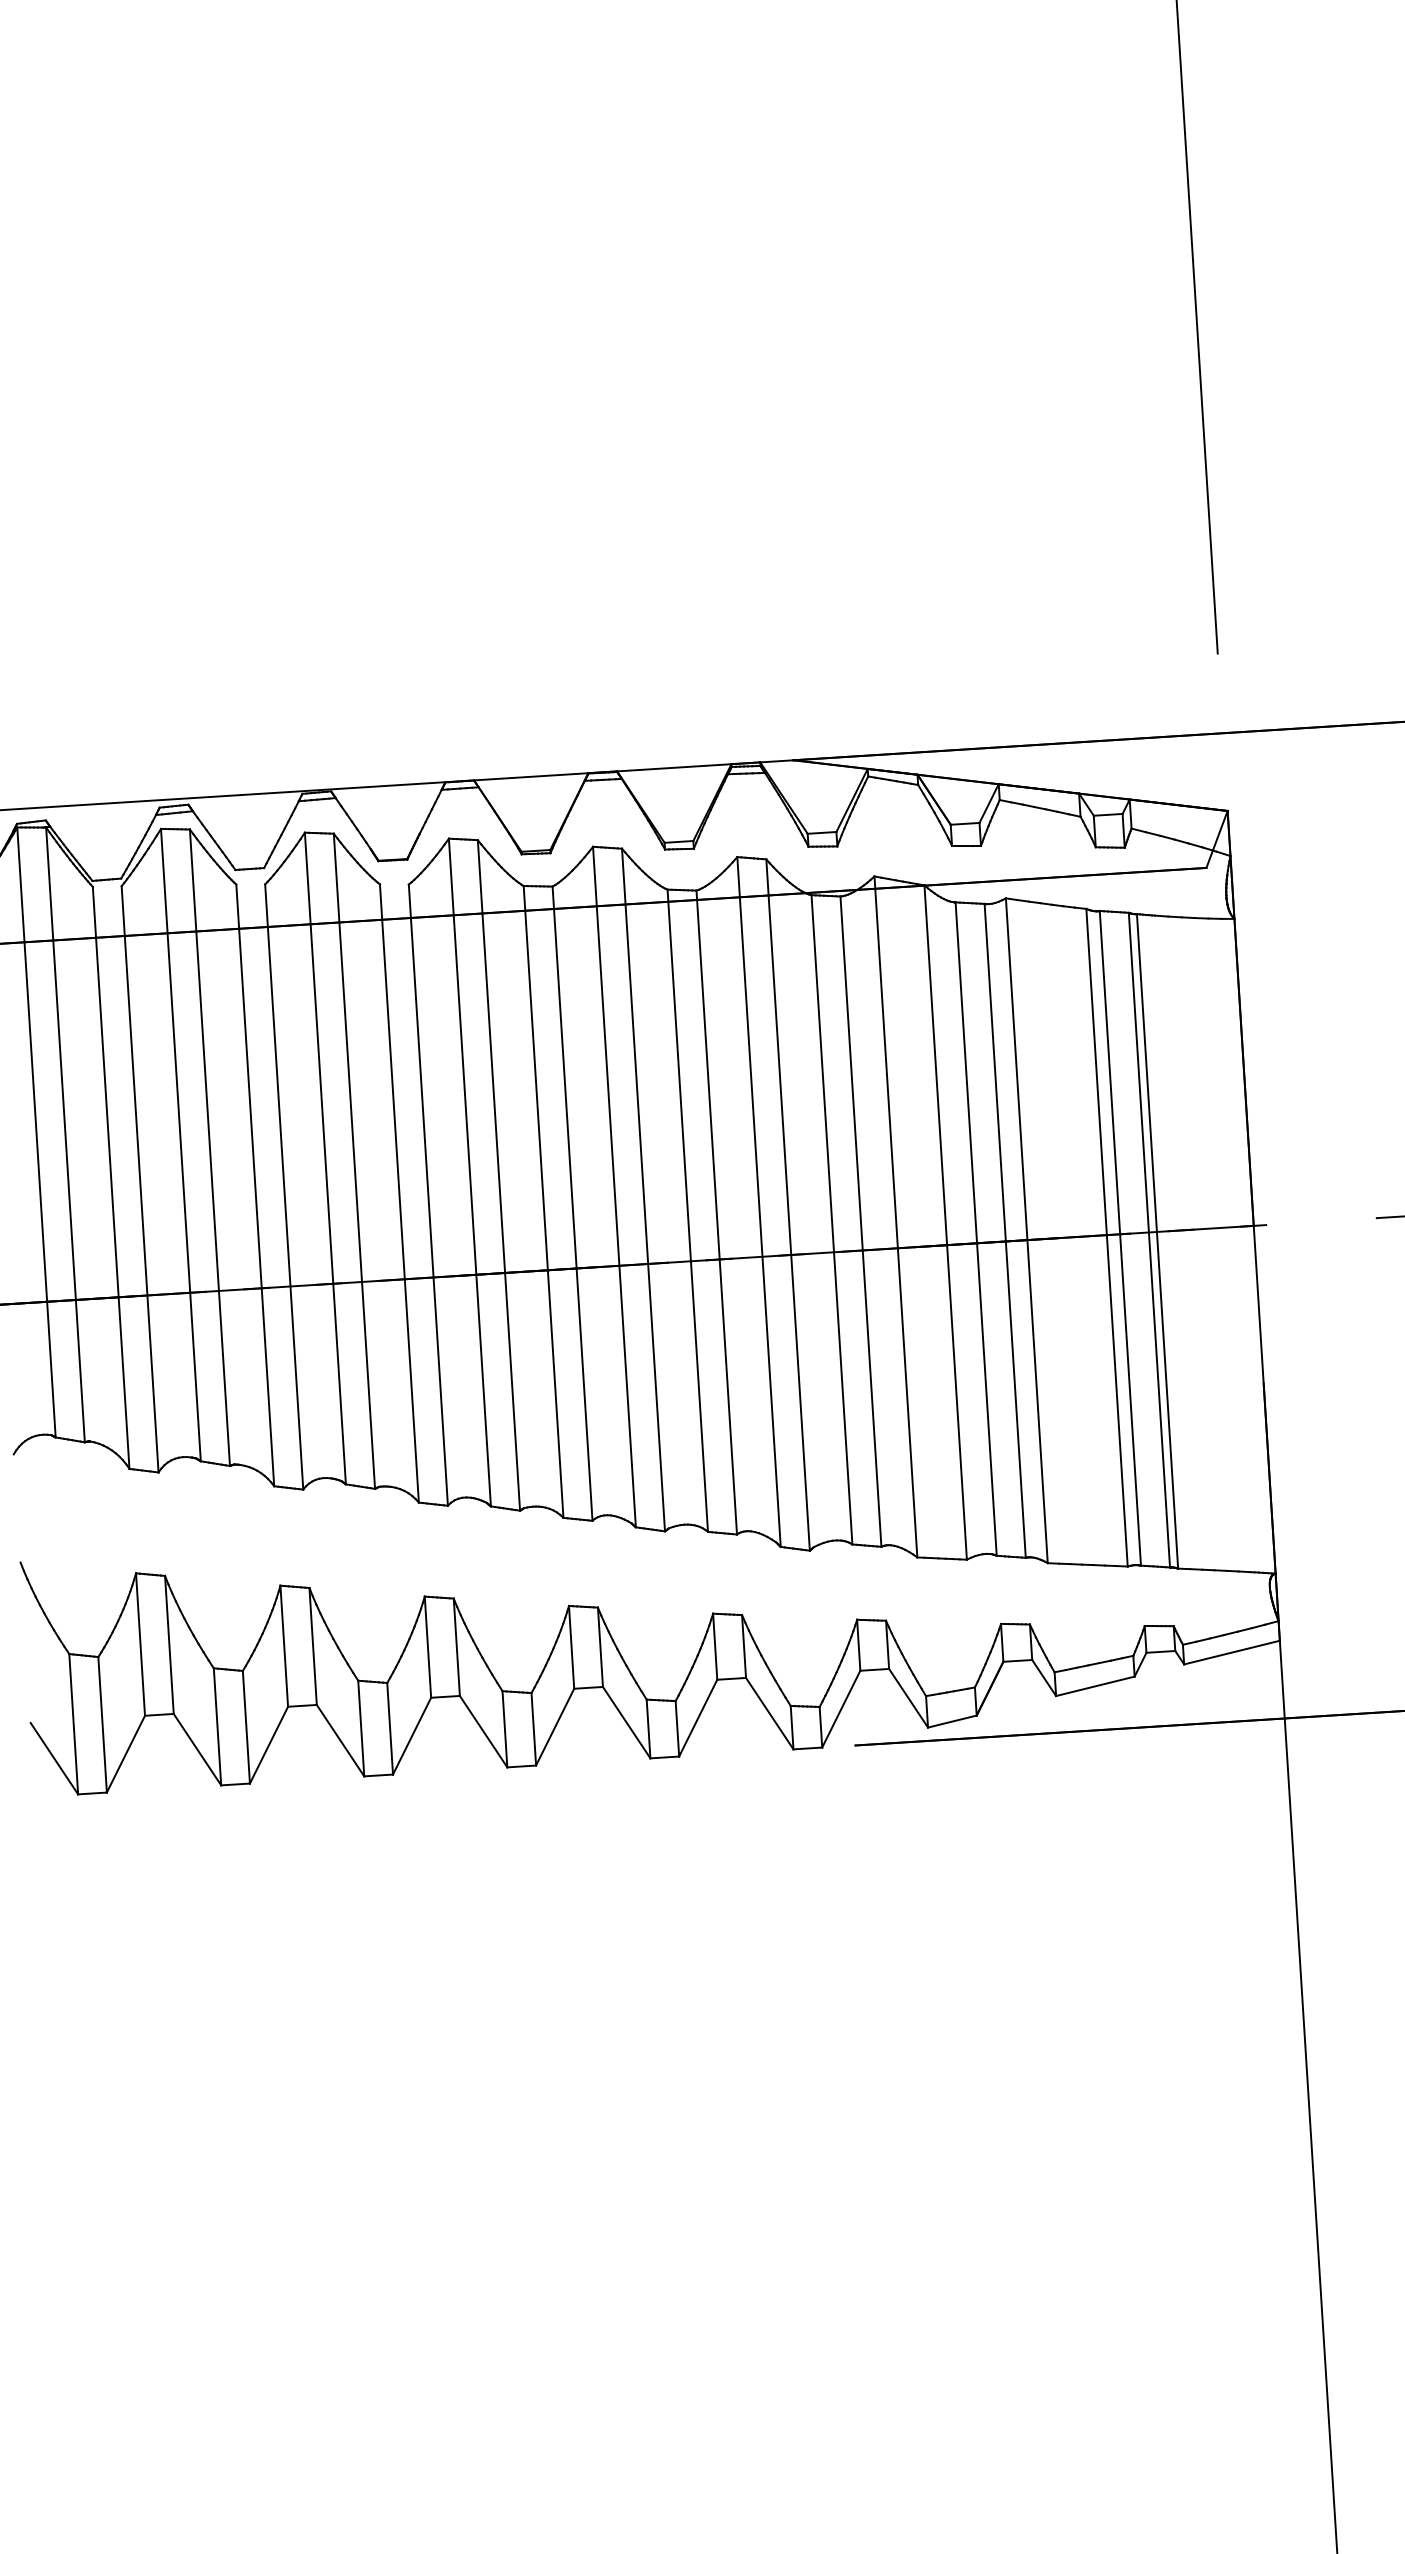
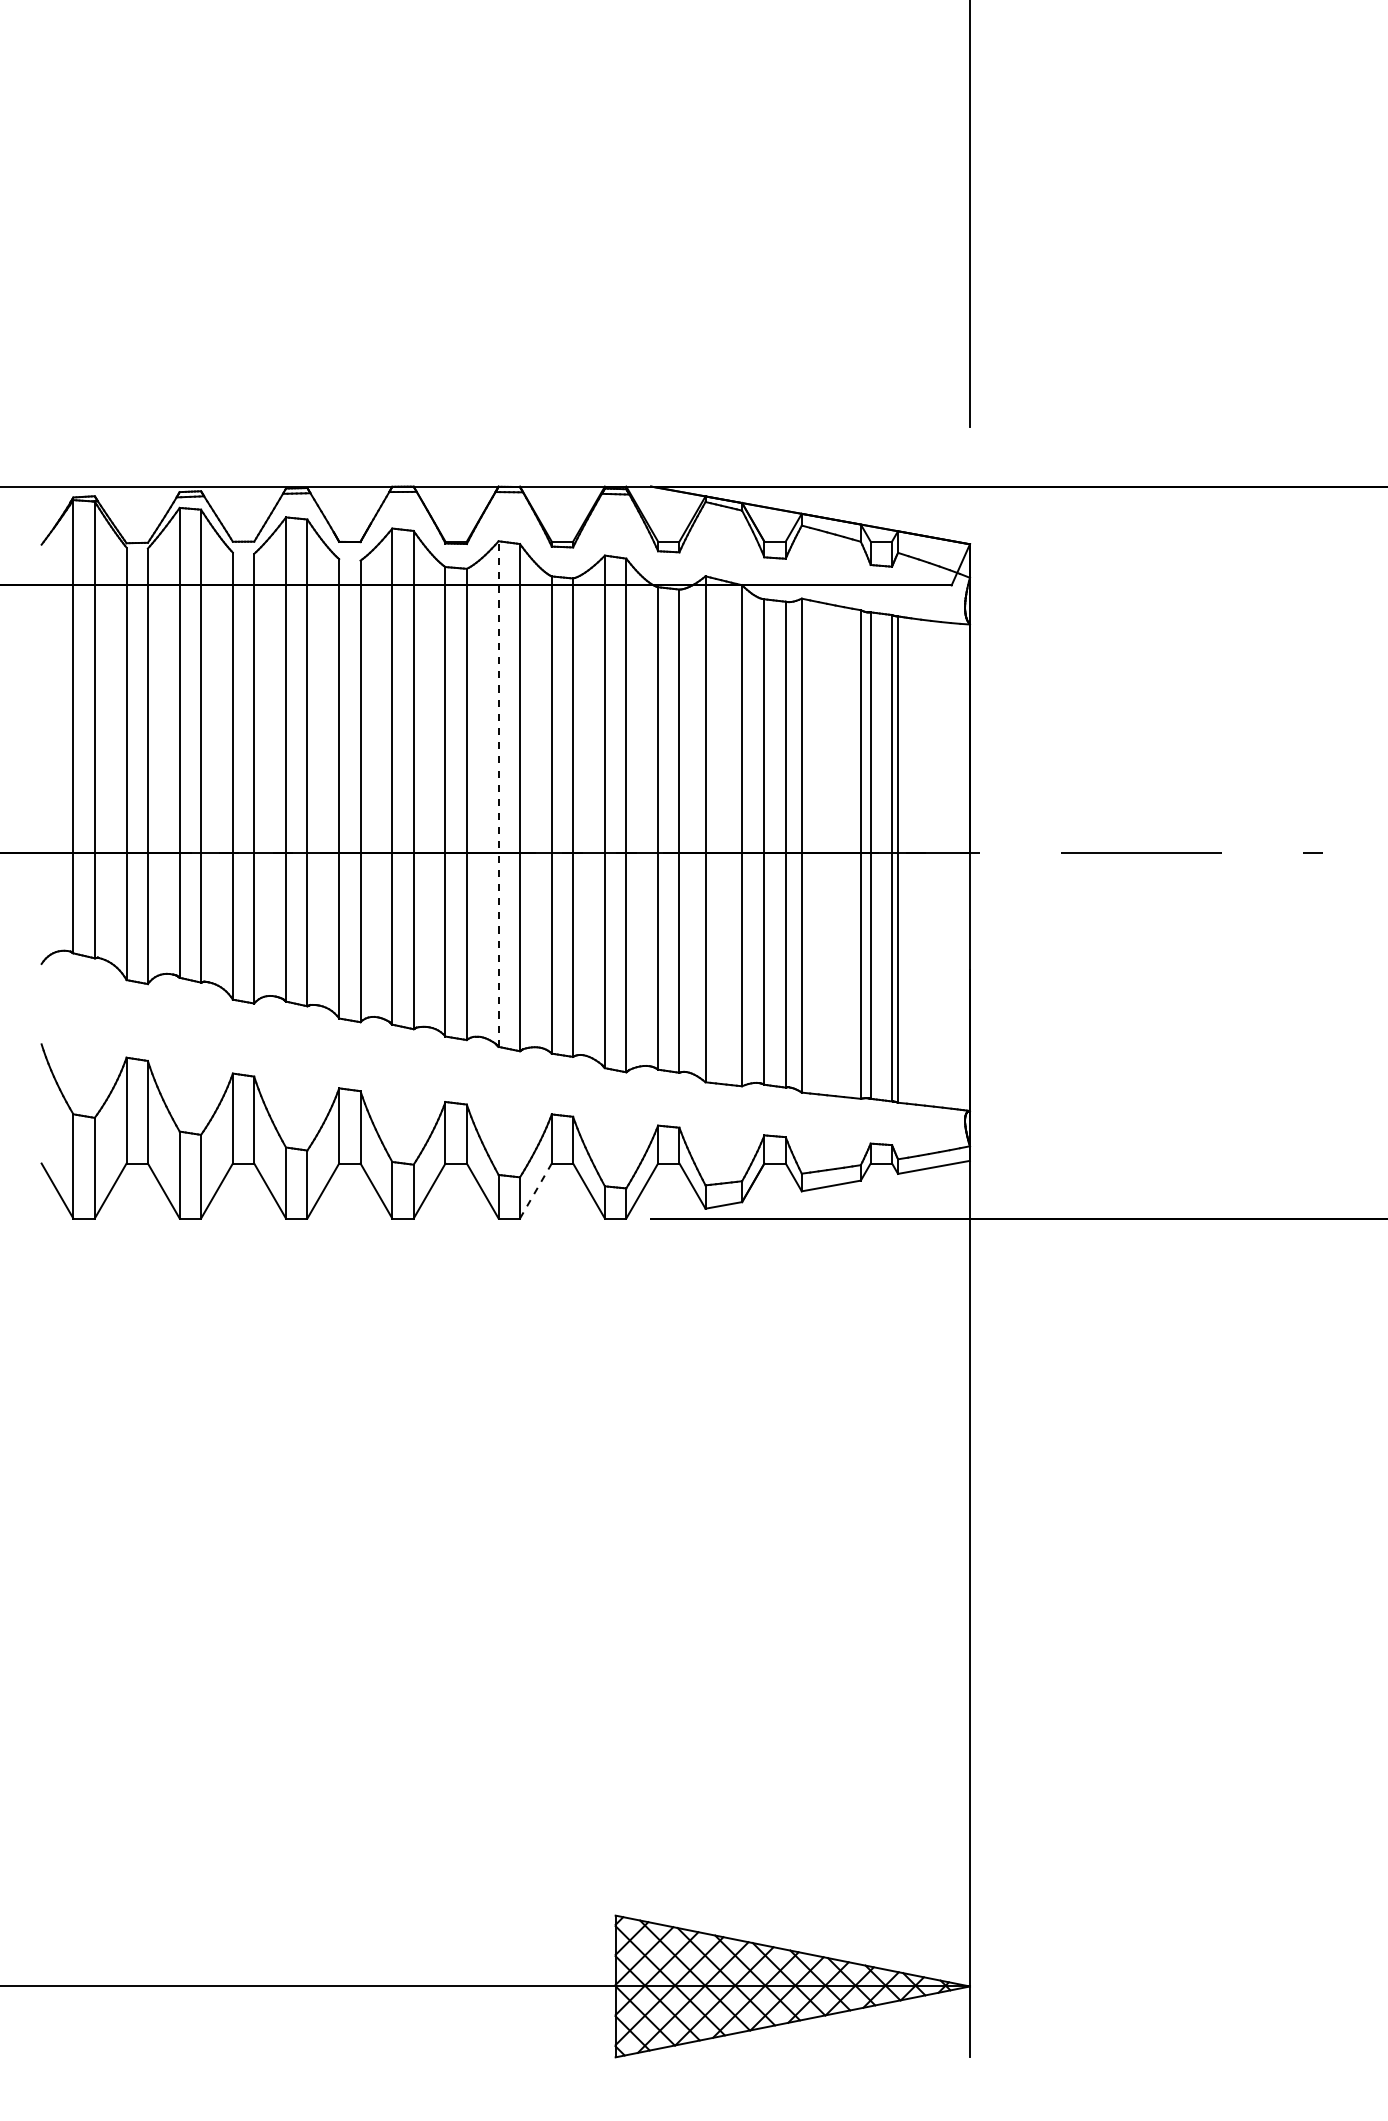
line: (614, 1187) -> (498, 794), solid -> dashed
line: (697, 1718) -> (535, 1191), solid -> dashed

